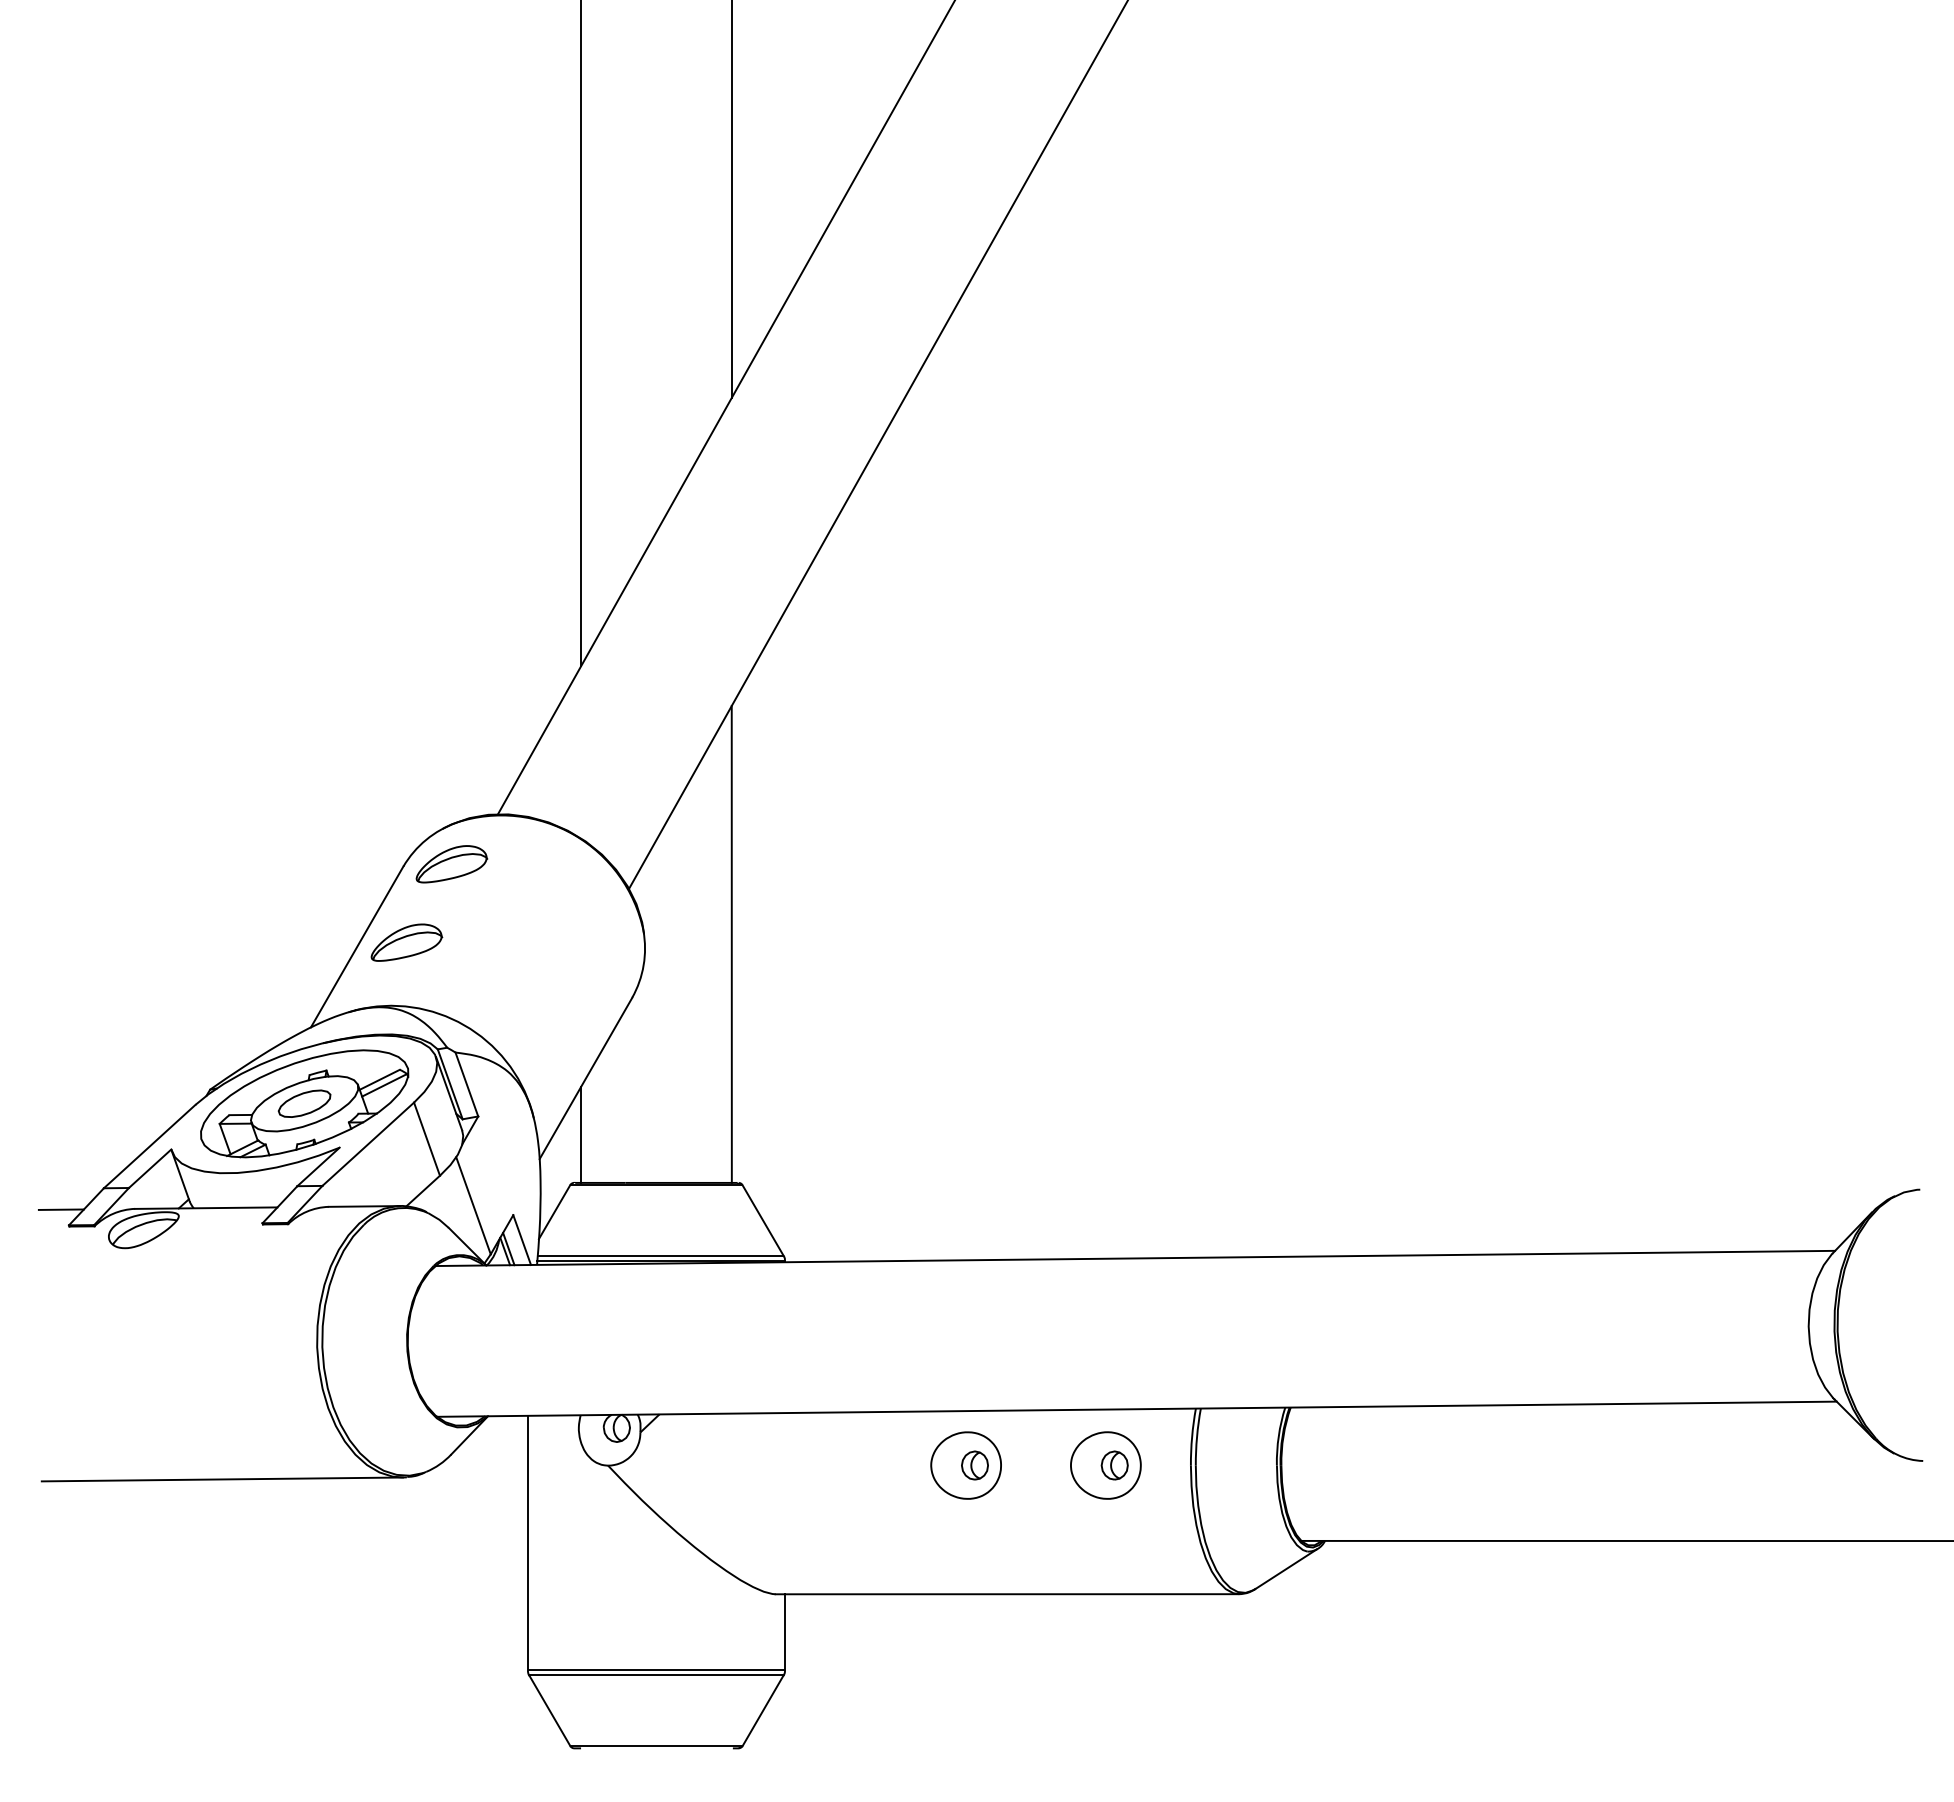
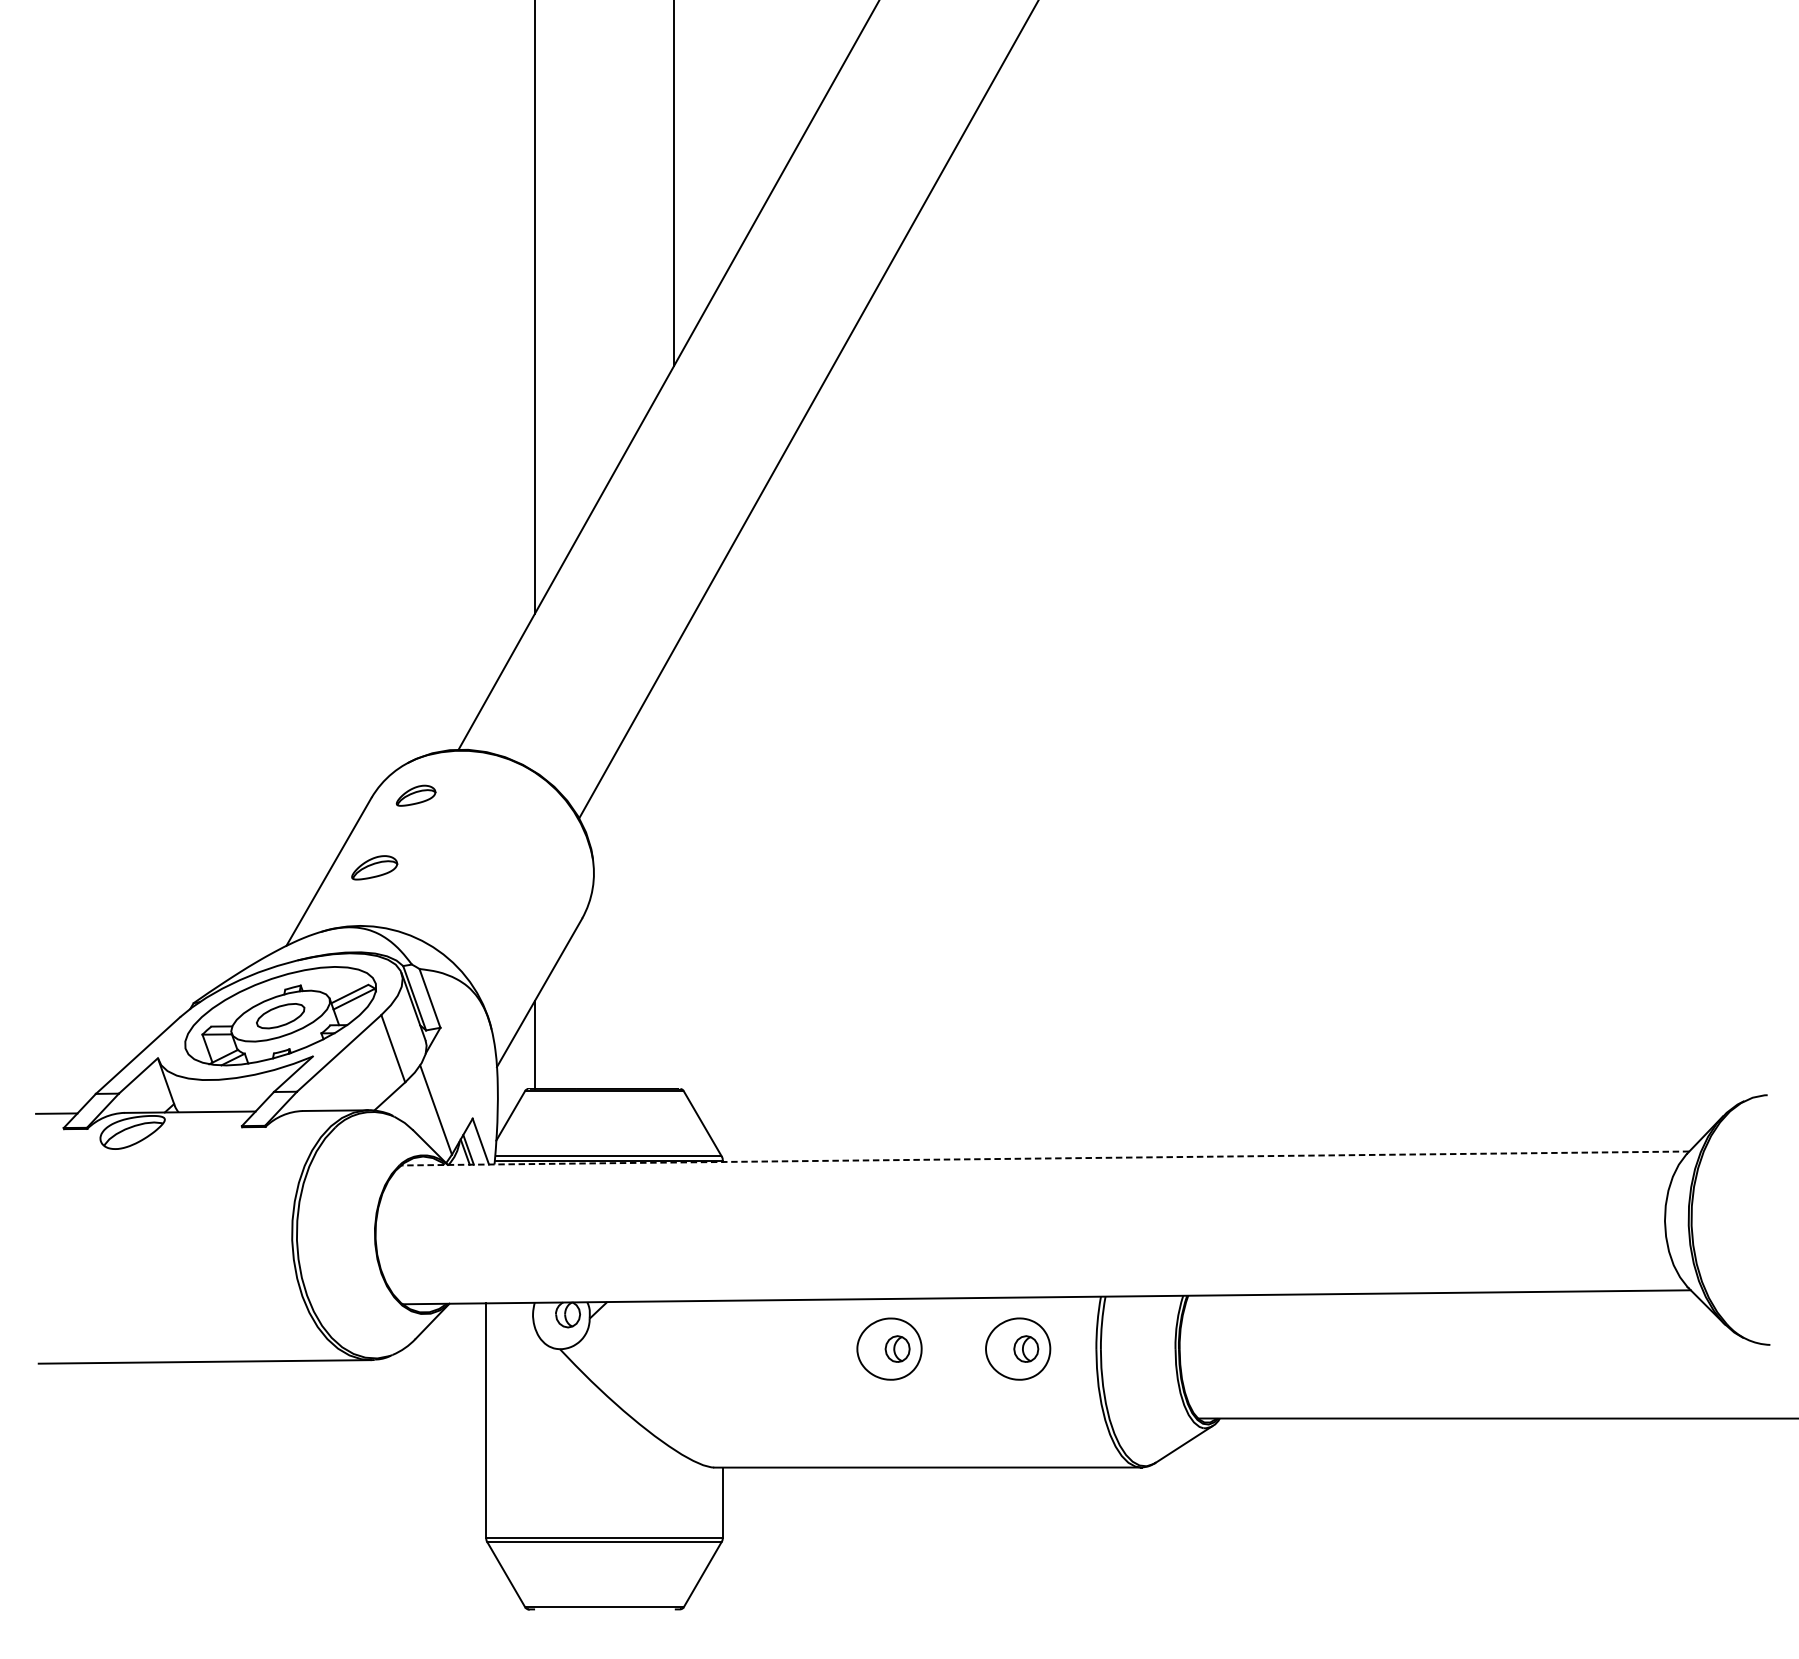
part: (451, 864) -> (415, 795), size x0.6
part: (406, 942) -> (374, 867), size x0.7
line: (731, 943) -> (673, 868), removed
line: (1135, 1258) -> (1045, 1158), solid -> dashed

